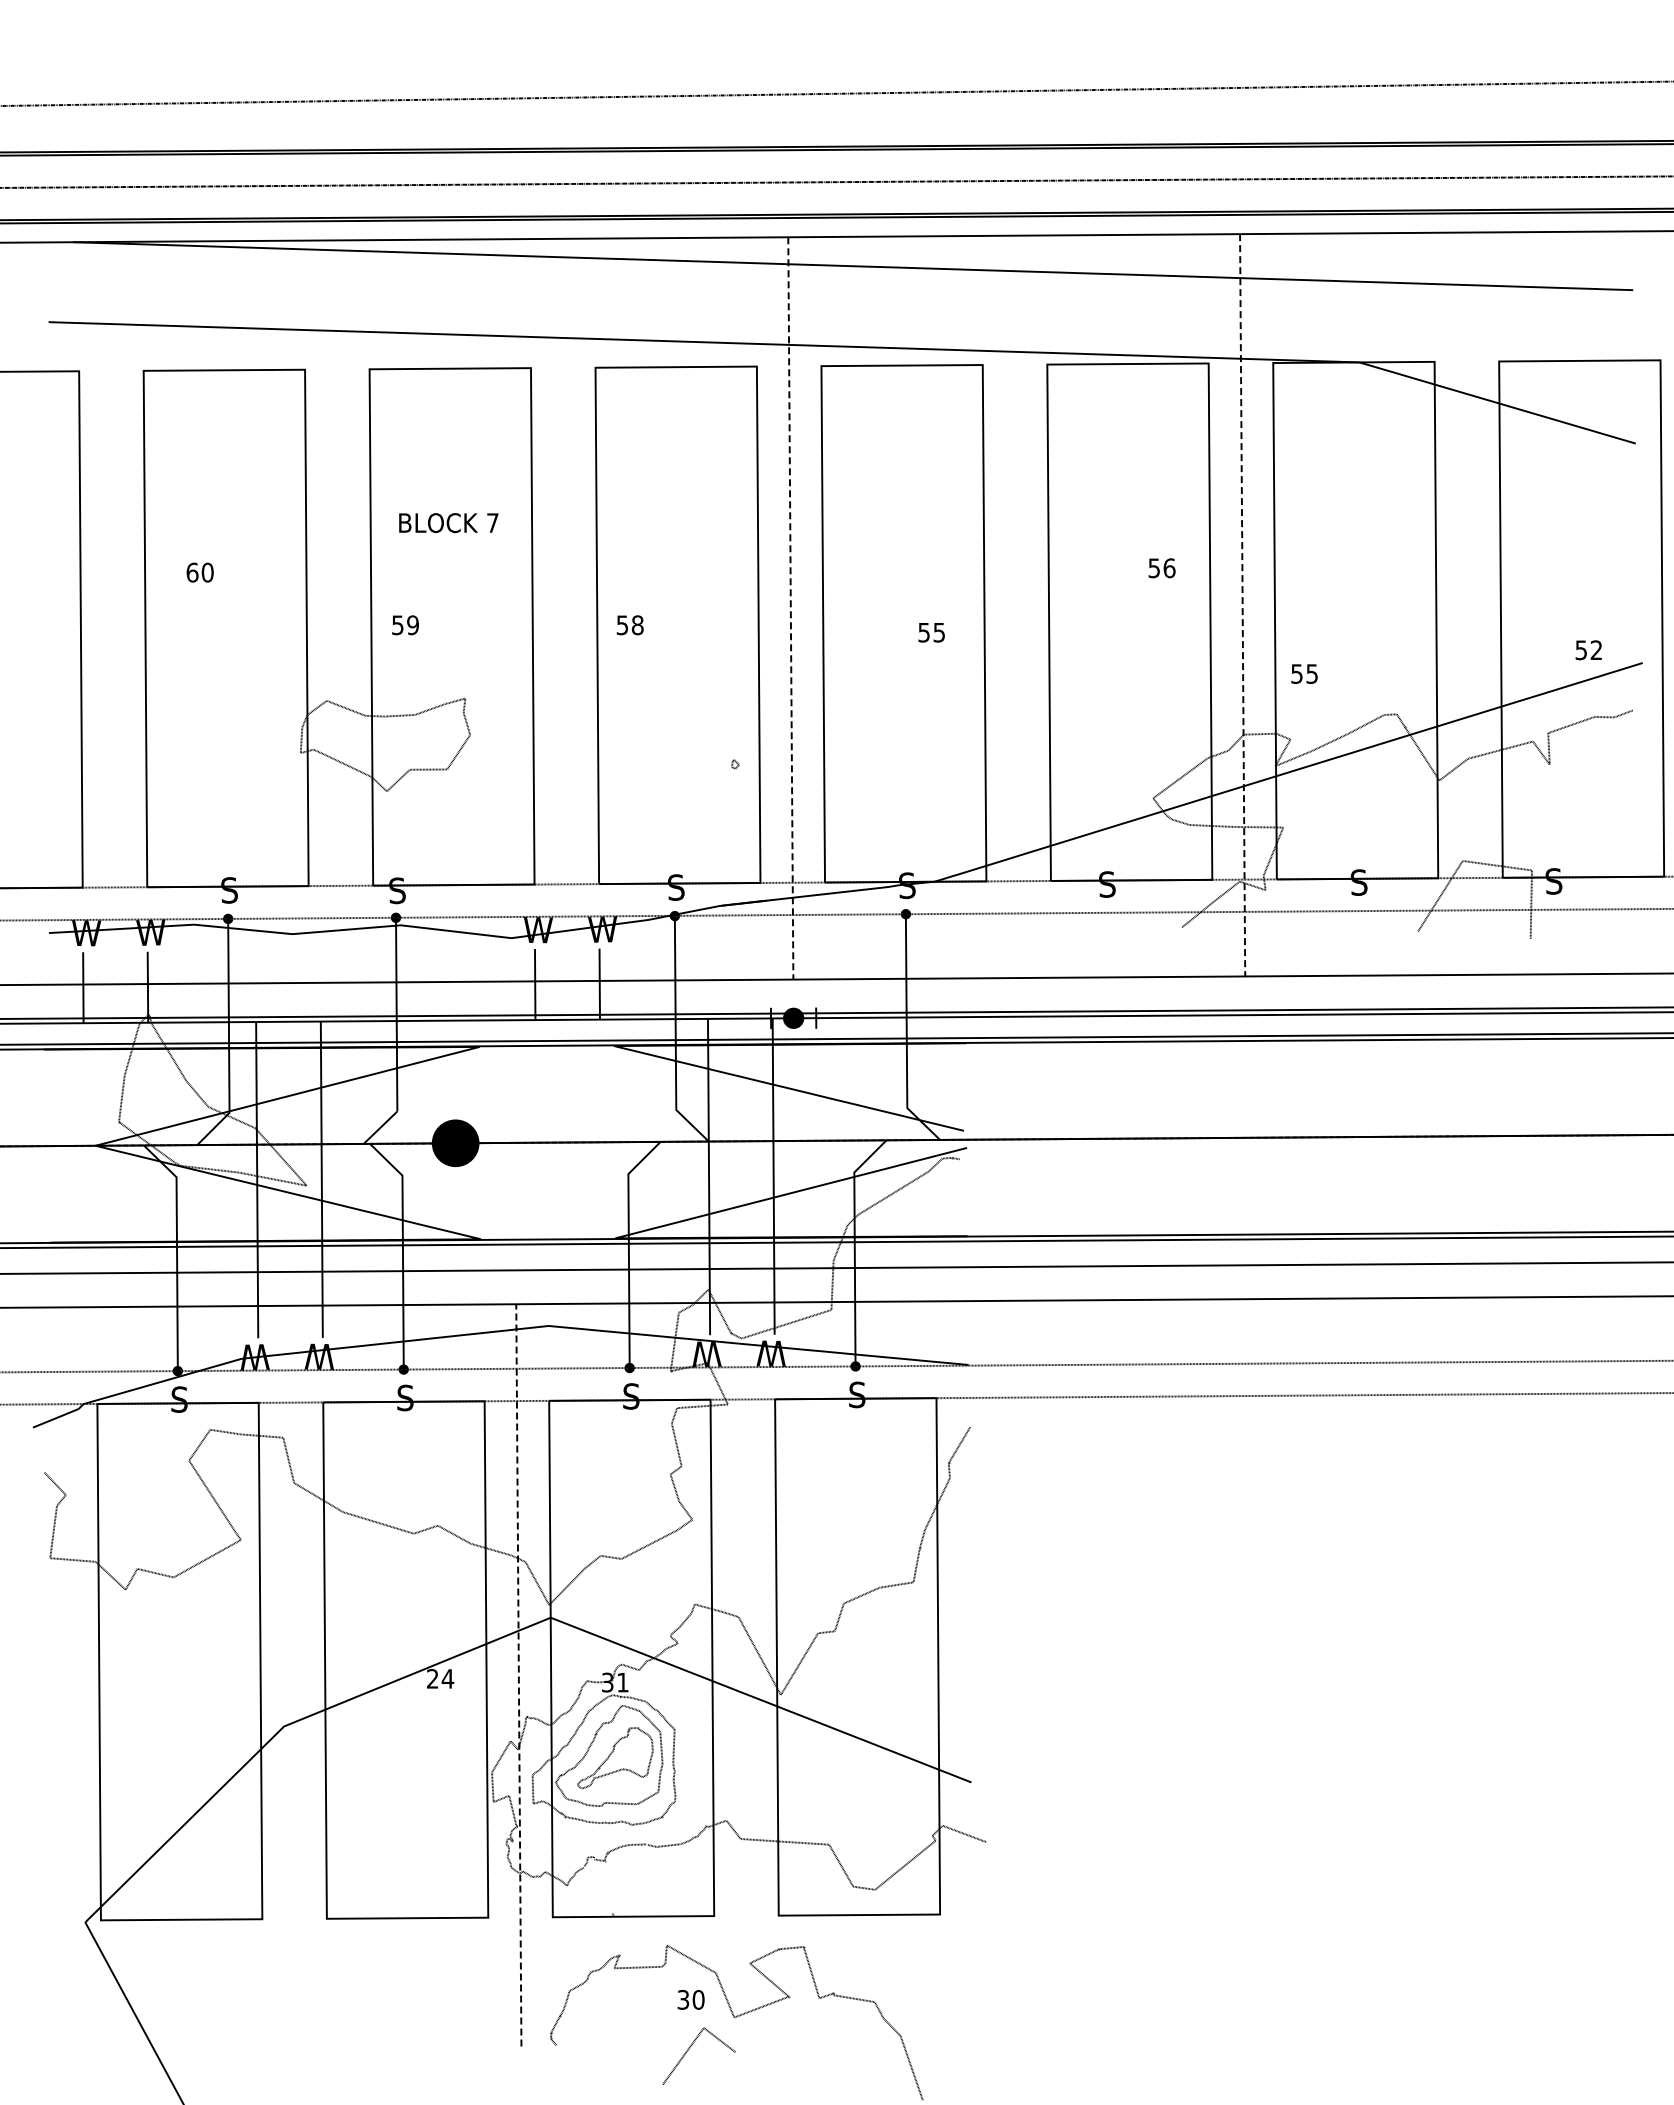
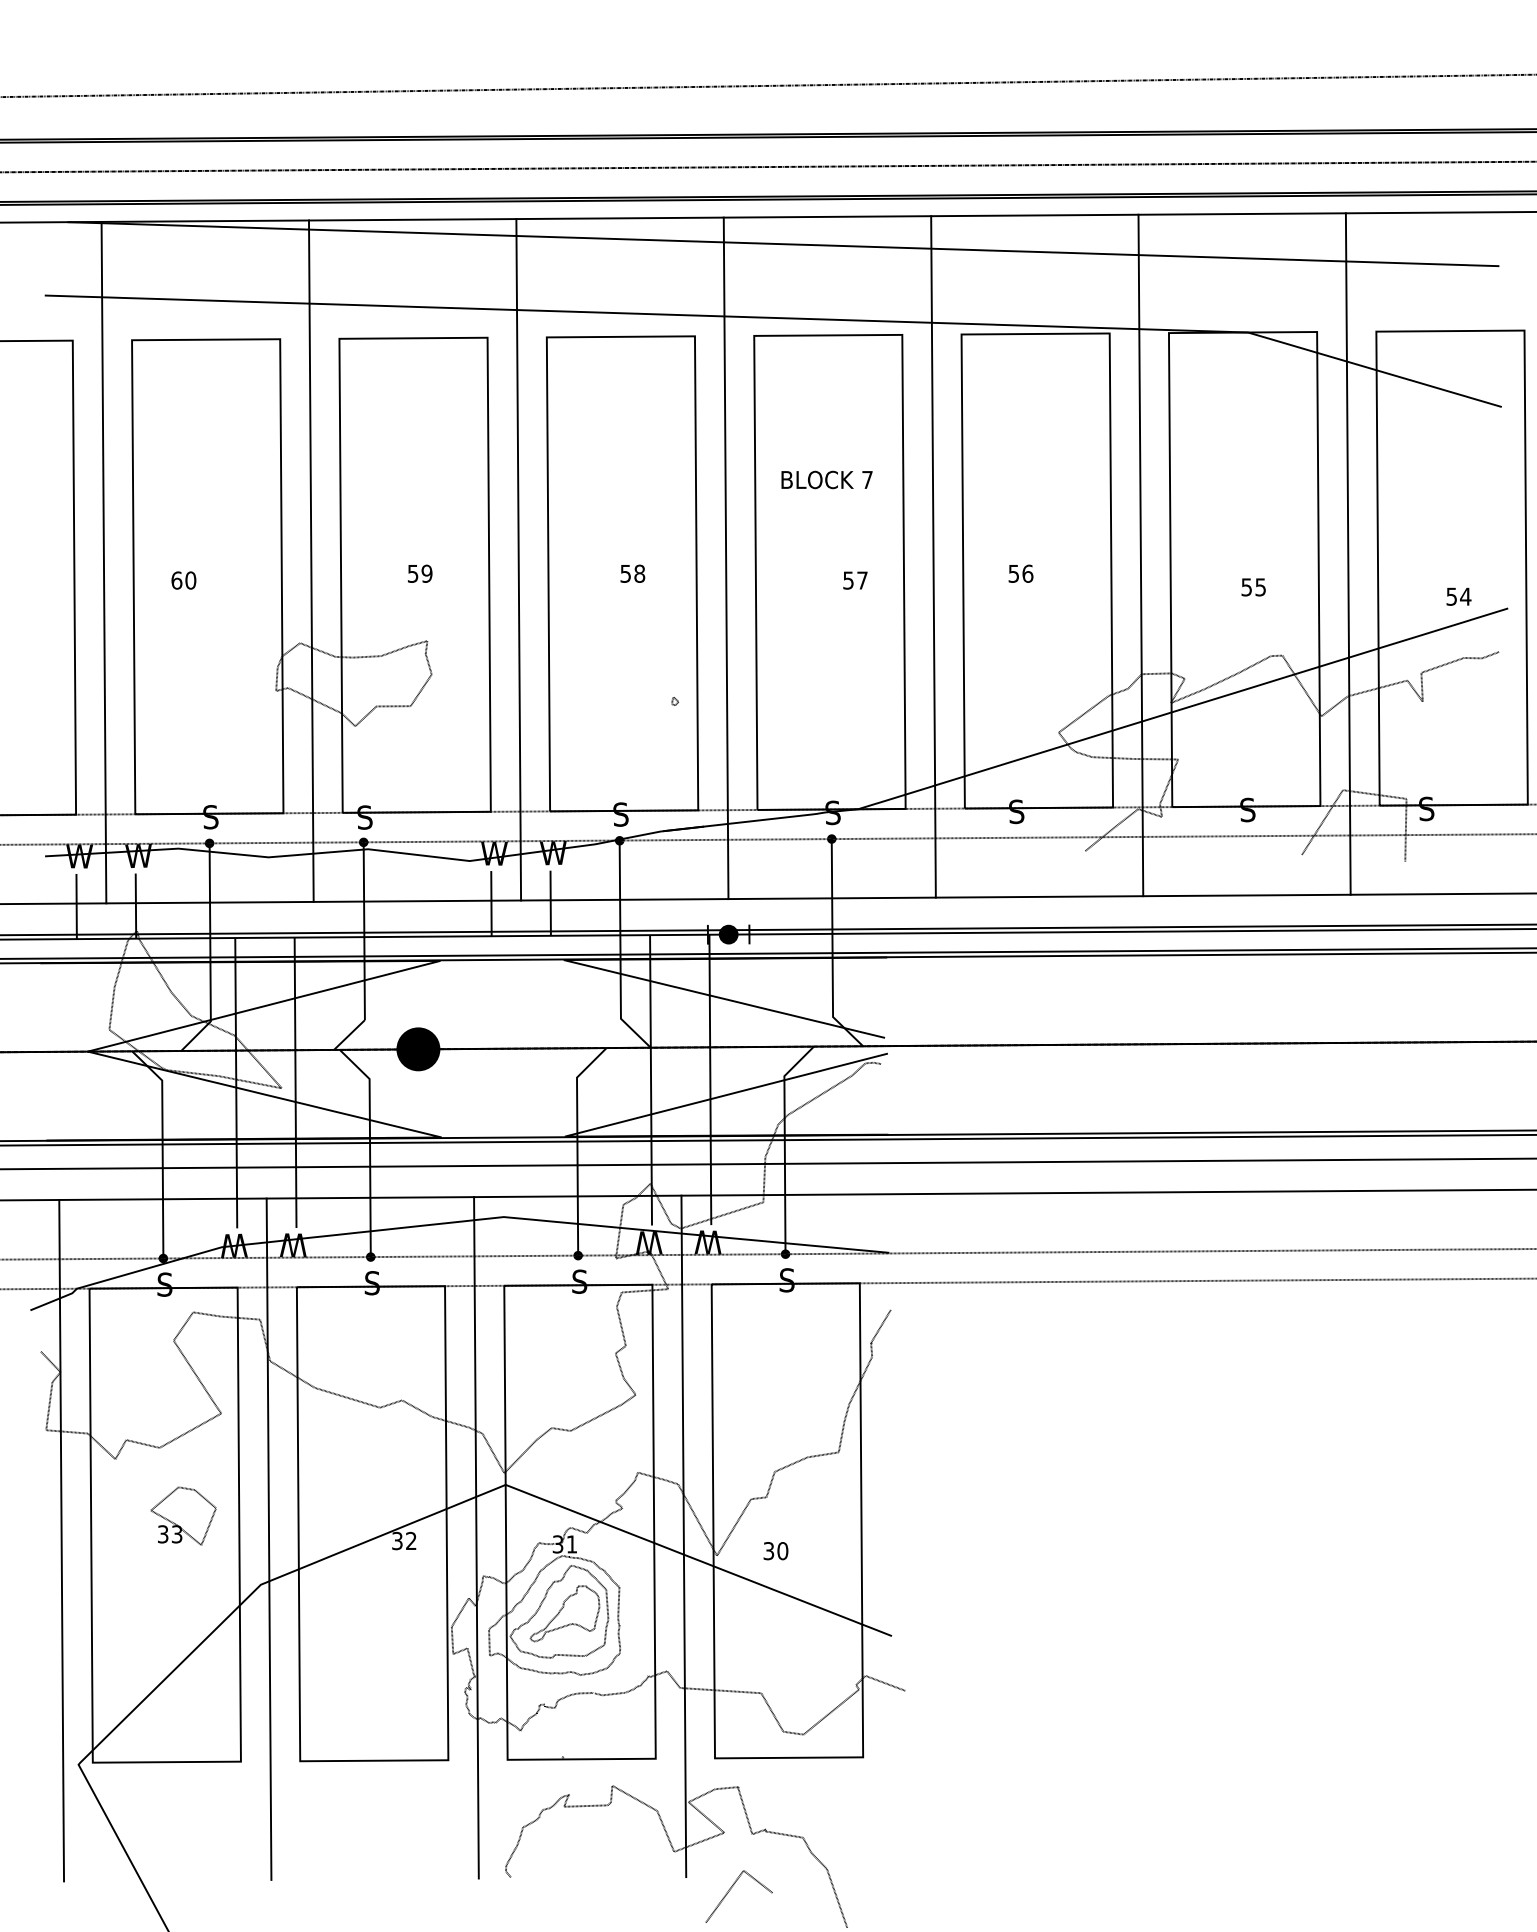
text: (448, 522) -> (826, 479), moved
text: (1161, 568) -> (1020, 574), moved
text: (199, 572) -> (183, 580), moved
line: (1468, 603) -> (1348, 553), added
line: (1242, 605) -> (1140, 555), dashed -> solid
line: (1016, 606) -> (933, 556), added
line: (790, 608) -> (725, 558), dashed -> solid
line: (564, 609) -> (518, 559), added
line: (338, 611) -> (310, 561), added
line: (112, 613) -> (103, 562), added
text: (405, 625) -> (420, 574), moved
text: (629, 625) -> (632, 574), moved
text: (938, 632) -> (861, 580), 55 -> 57
text: (1596, 649) -> (1465, 596), 52 -> 54
text: (1304, 673) -> (1253, 586), moved
part: (199, 1651) -> (183, 1515), added
line: (744, 1673) -> (683, 1536), added
line: (518, 1674) -> (476, 1536), dashed -> solid
line: (292, 1676) -> (268, 1538), added
line: (66, 1678) -> (61, 1540), added
text: (440, 1678) -> (404, 1540), 24 -> 32
text: (690, 1999) -> (775, 1550), moved
line: (690, 2048) -> (731, 1889), moved

